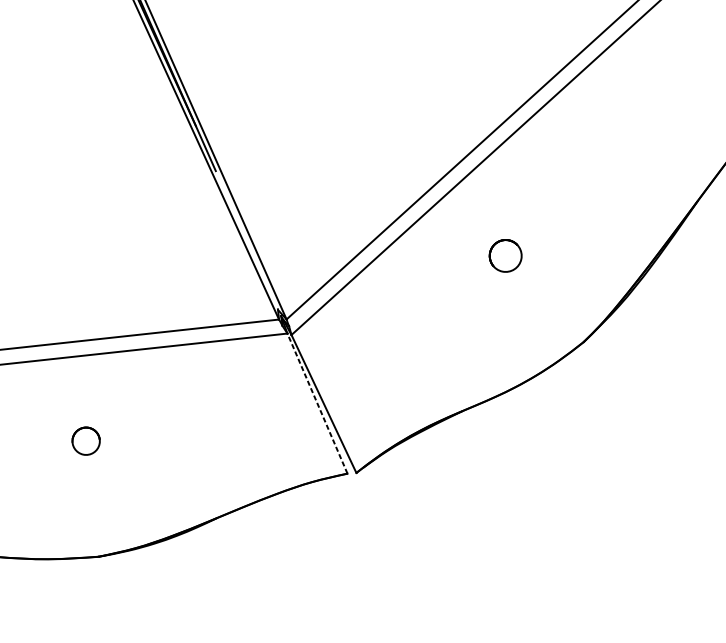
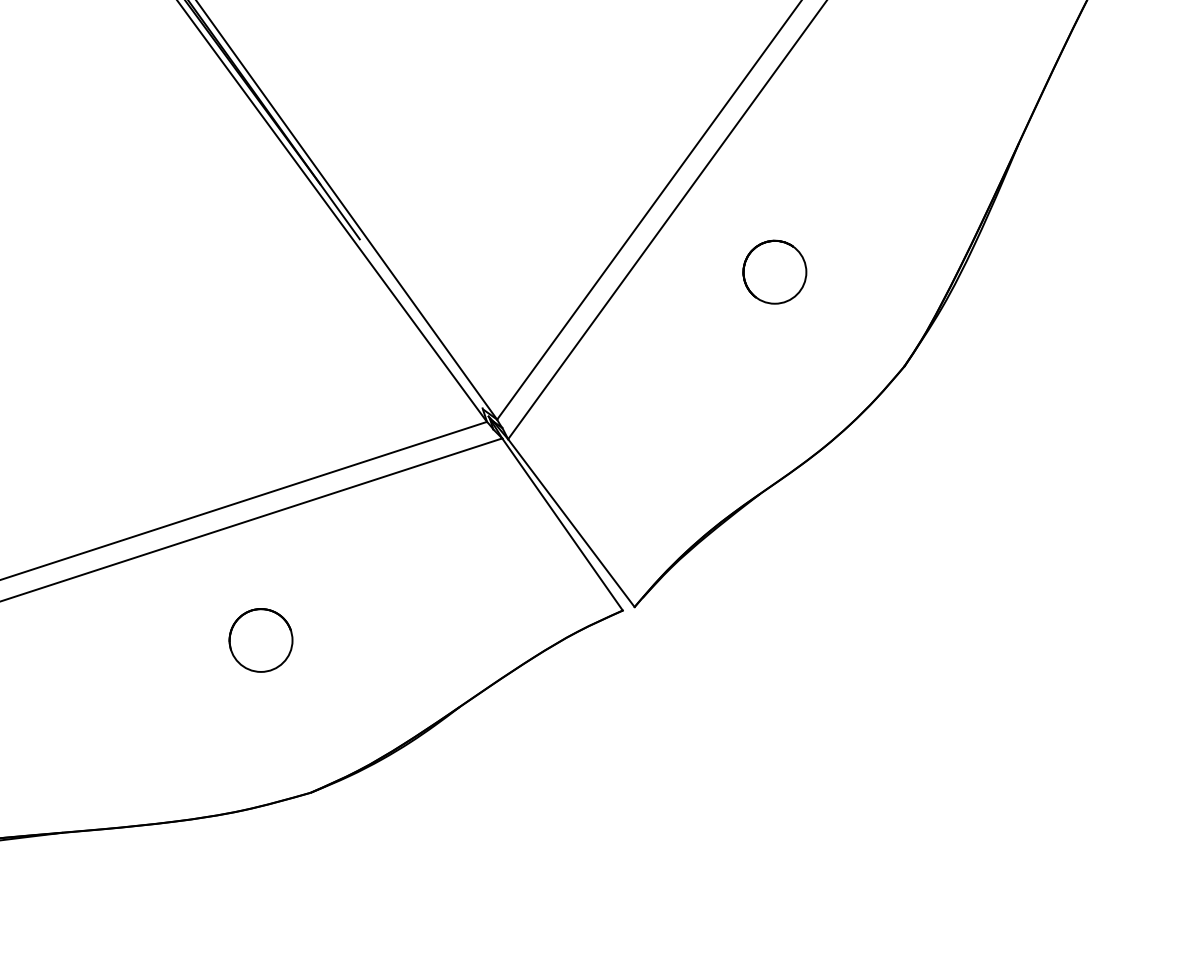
part: (505, 255) -> (774, 271), size x1.43
line: (317, 403) -> (562, 524), dashed -> solid
part: (85, 441) -> (260, 640), size x1.67

